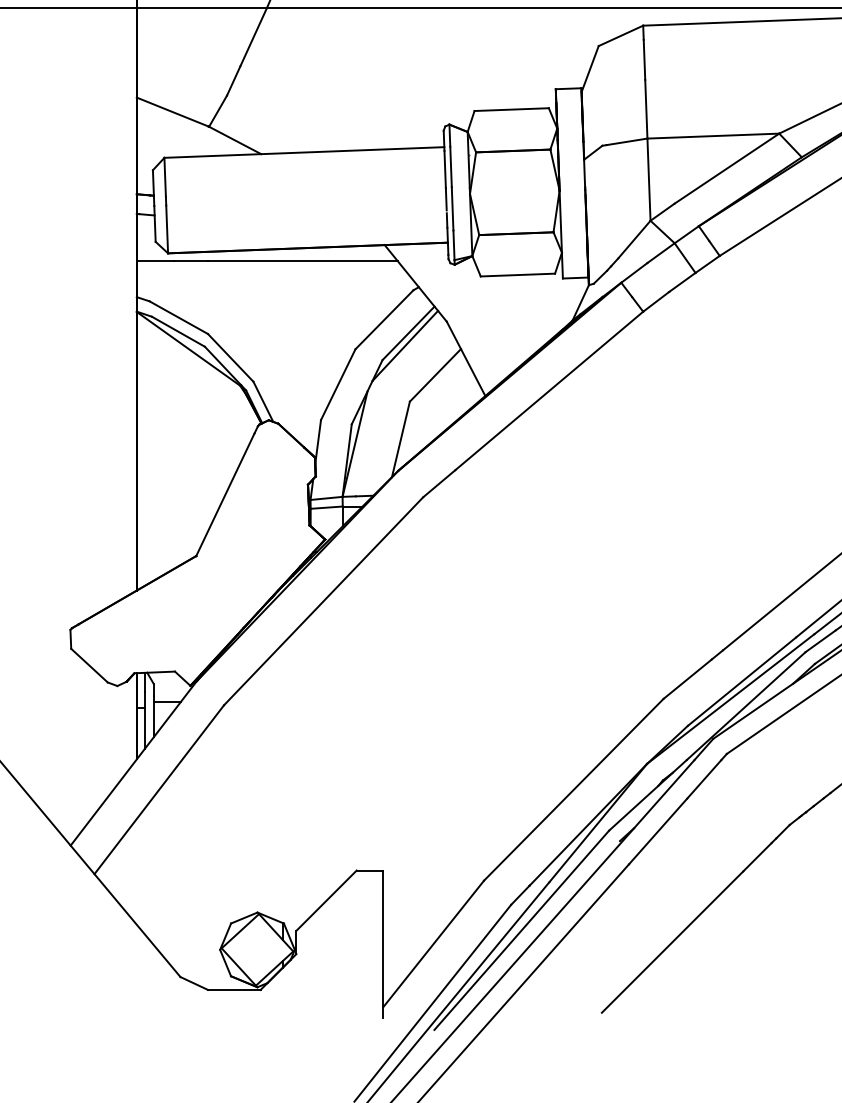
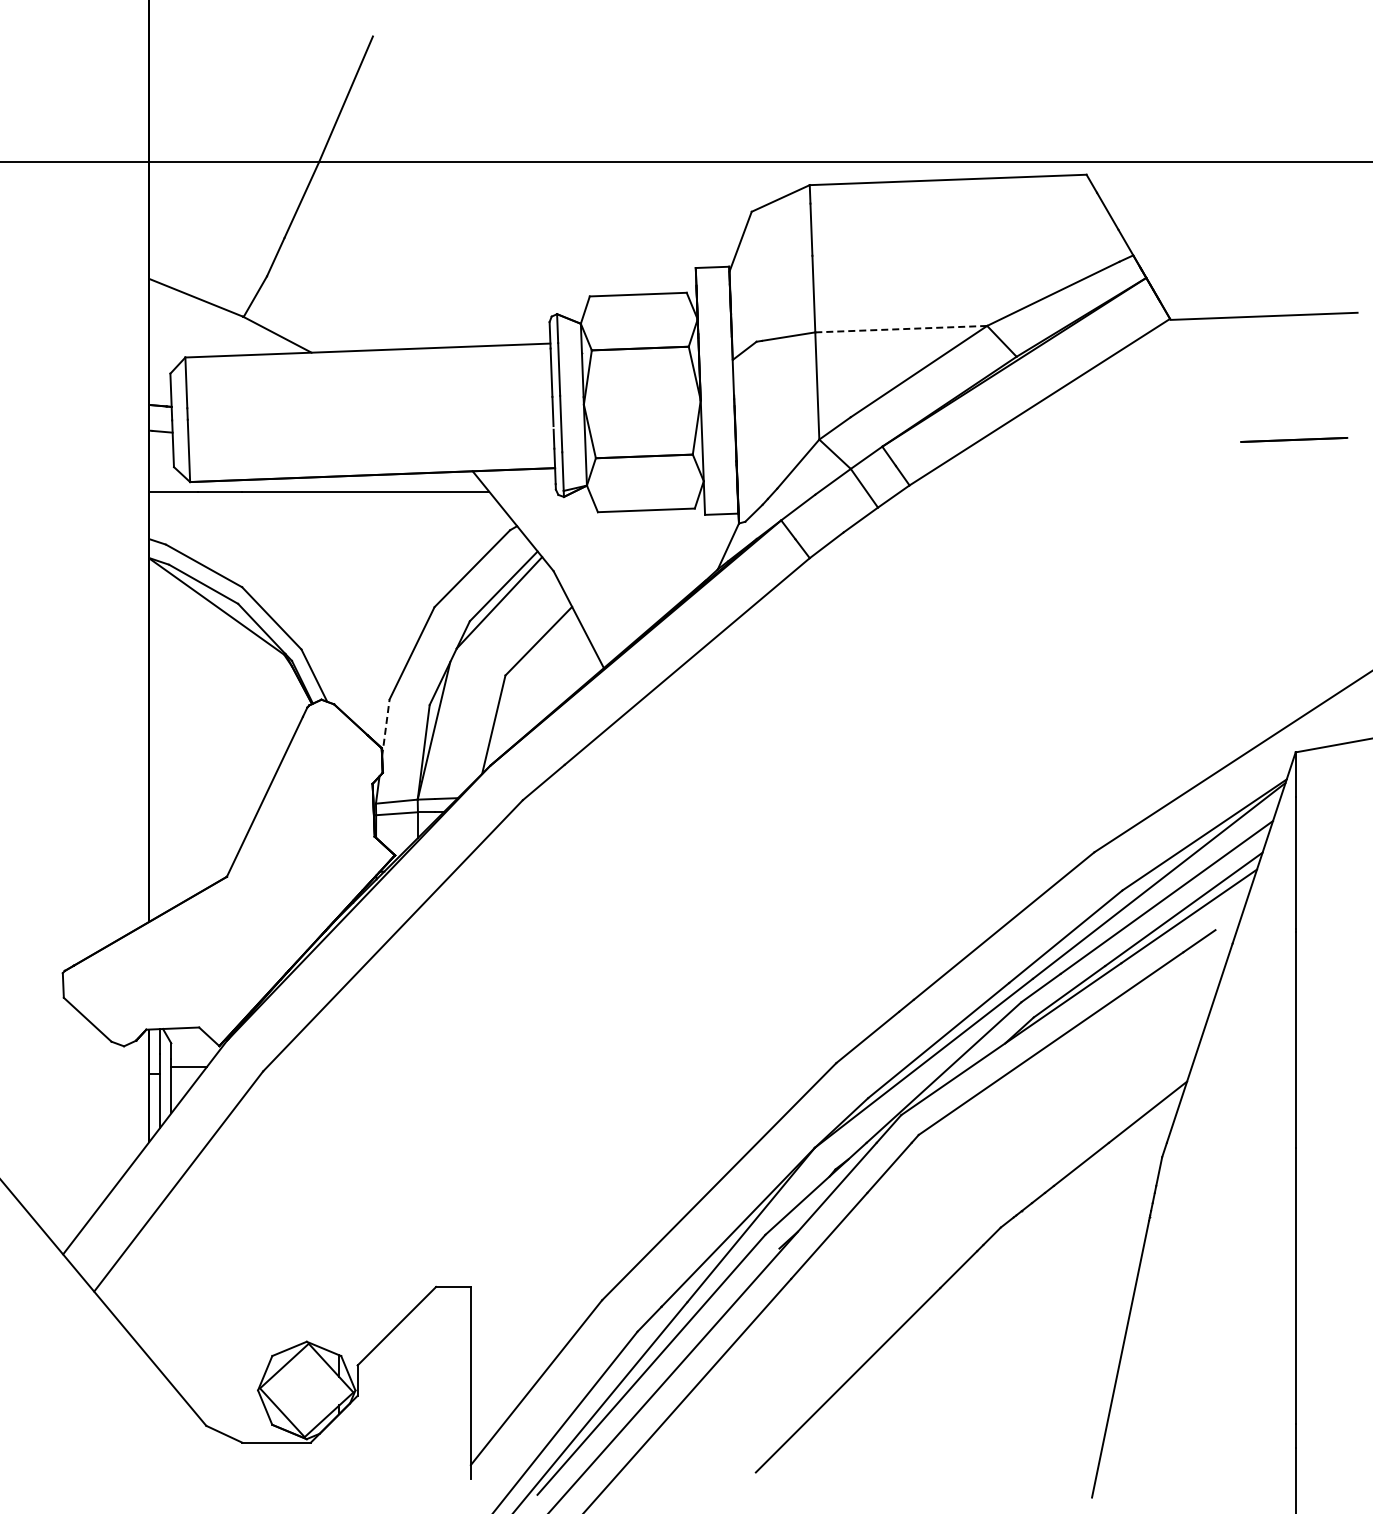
line: (713, 136) -> (901, 329), solid -> dashed
line: (317, 442) -> (385, 728), solid -> dashed

